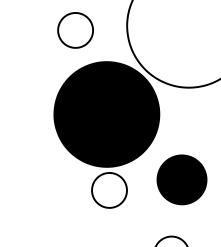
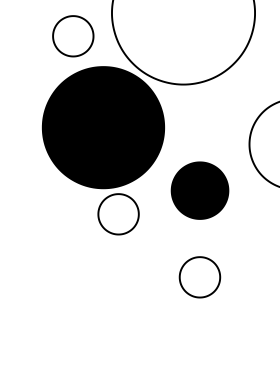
part: (75, 30) -> (73, 36), moved

